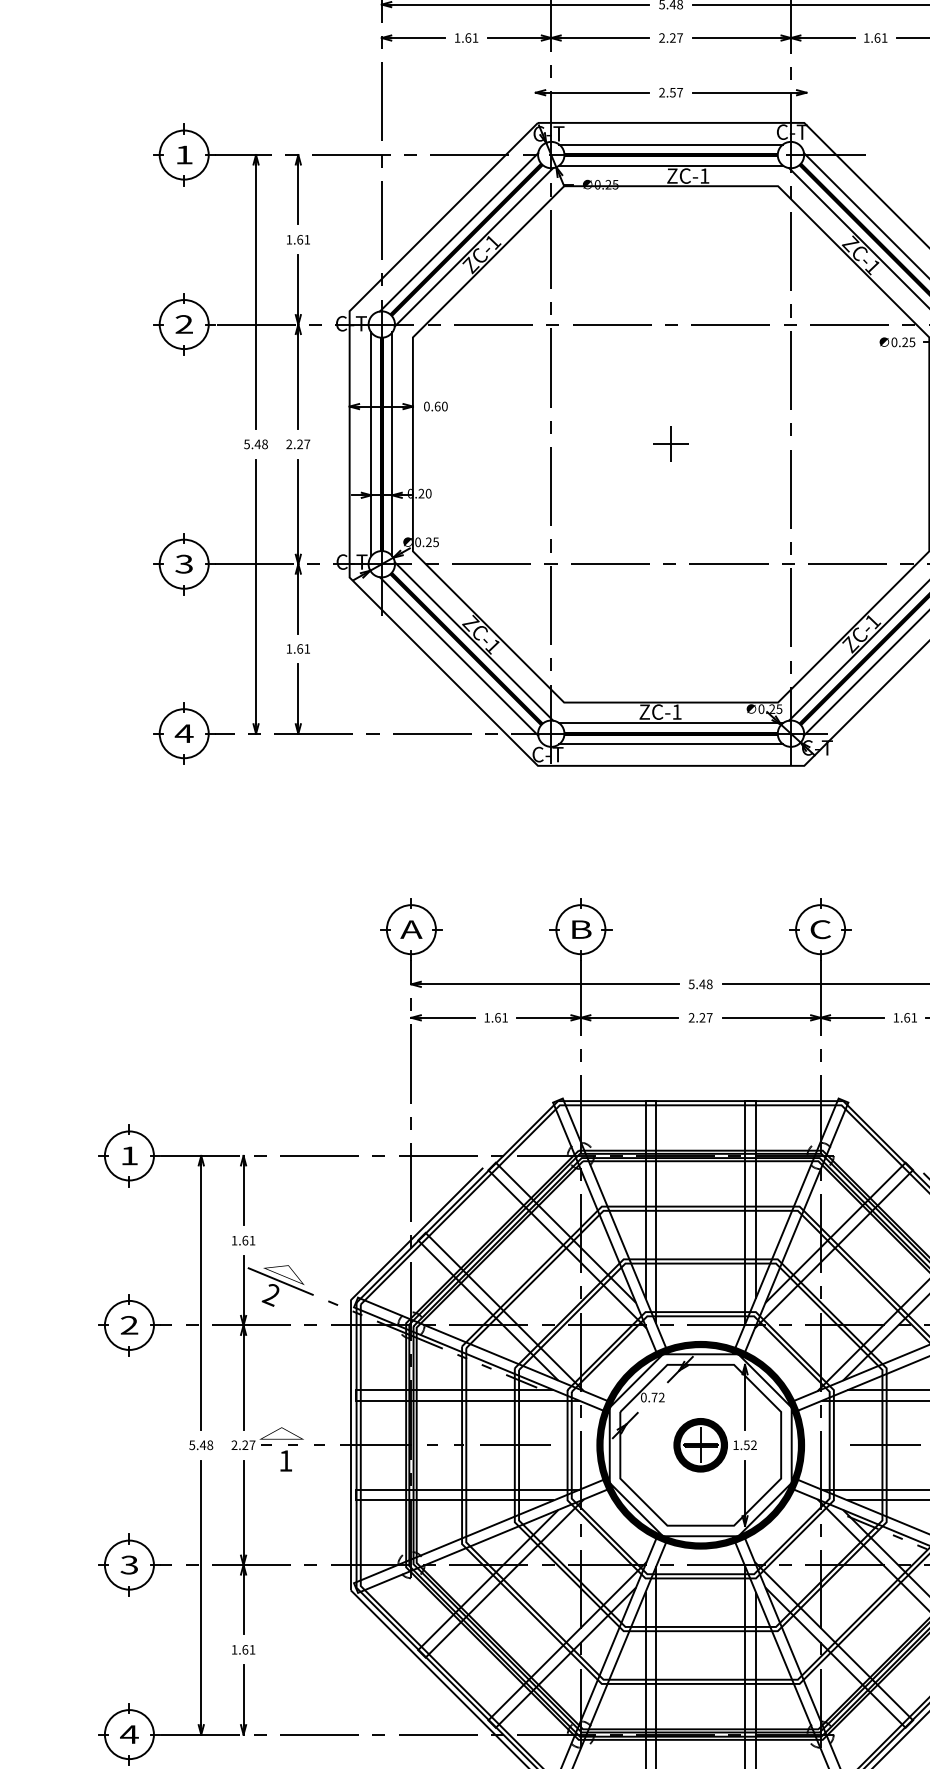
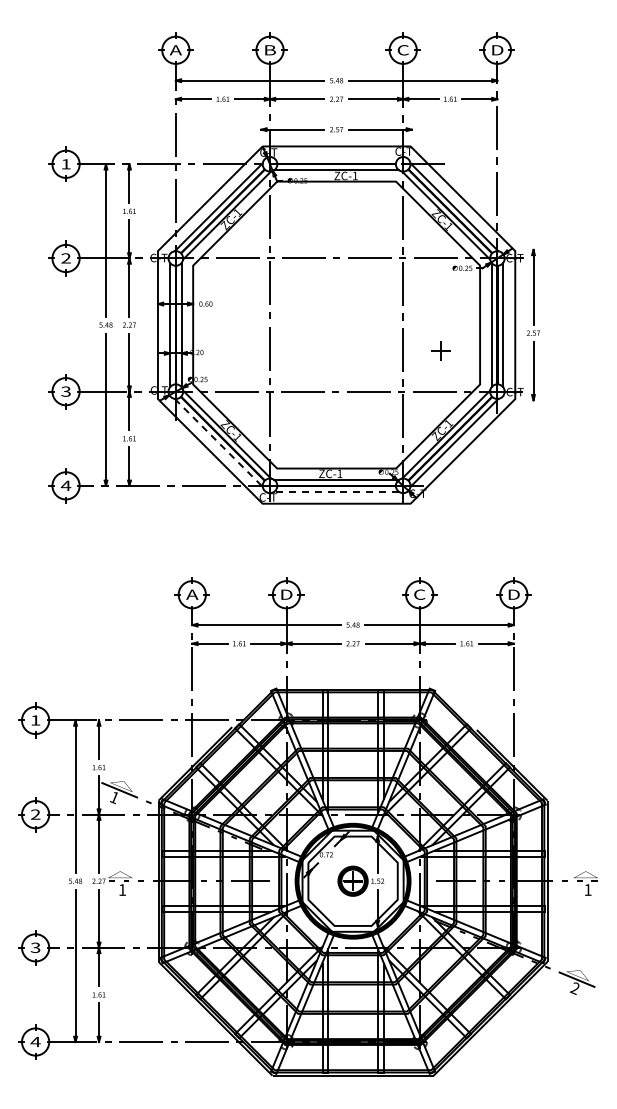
line: (670, 144) -> (336, 158), removed
part: (670, 443) -> (440, 350), moved
line: (460, 657) -> (219, 443), solid -> dashed
line: (670, 743) -> (336, 491), solid -> dashed
text: (580, 929) -> (286, 594), B -> D
text: (269, 1294) -> (113, 797), 2 -> 1

